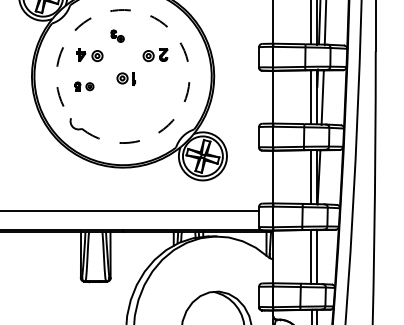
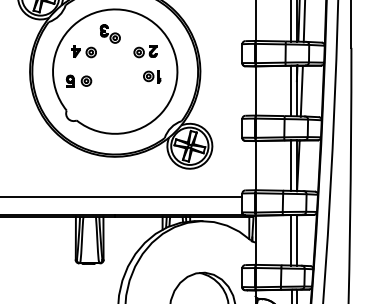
arc: (170, 29) -> (159, 27), dashed -> solid
part: (116, 35) -> (109, 33), size x1.67
part: (126, 78) -> (152, 76), moved
part: (83, 86) -> (78, 80), size x1.43

